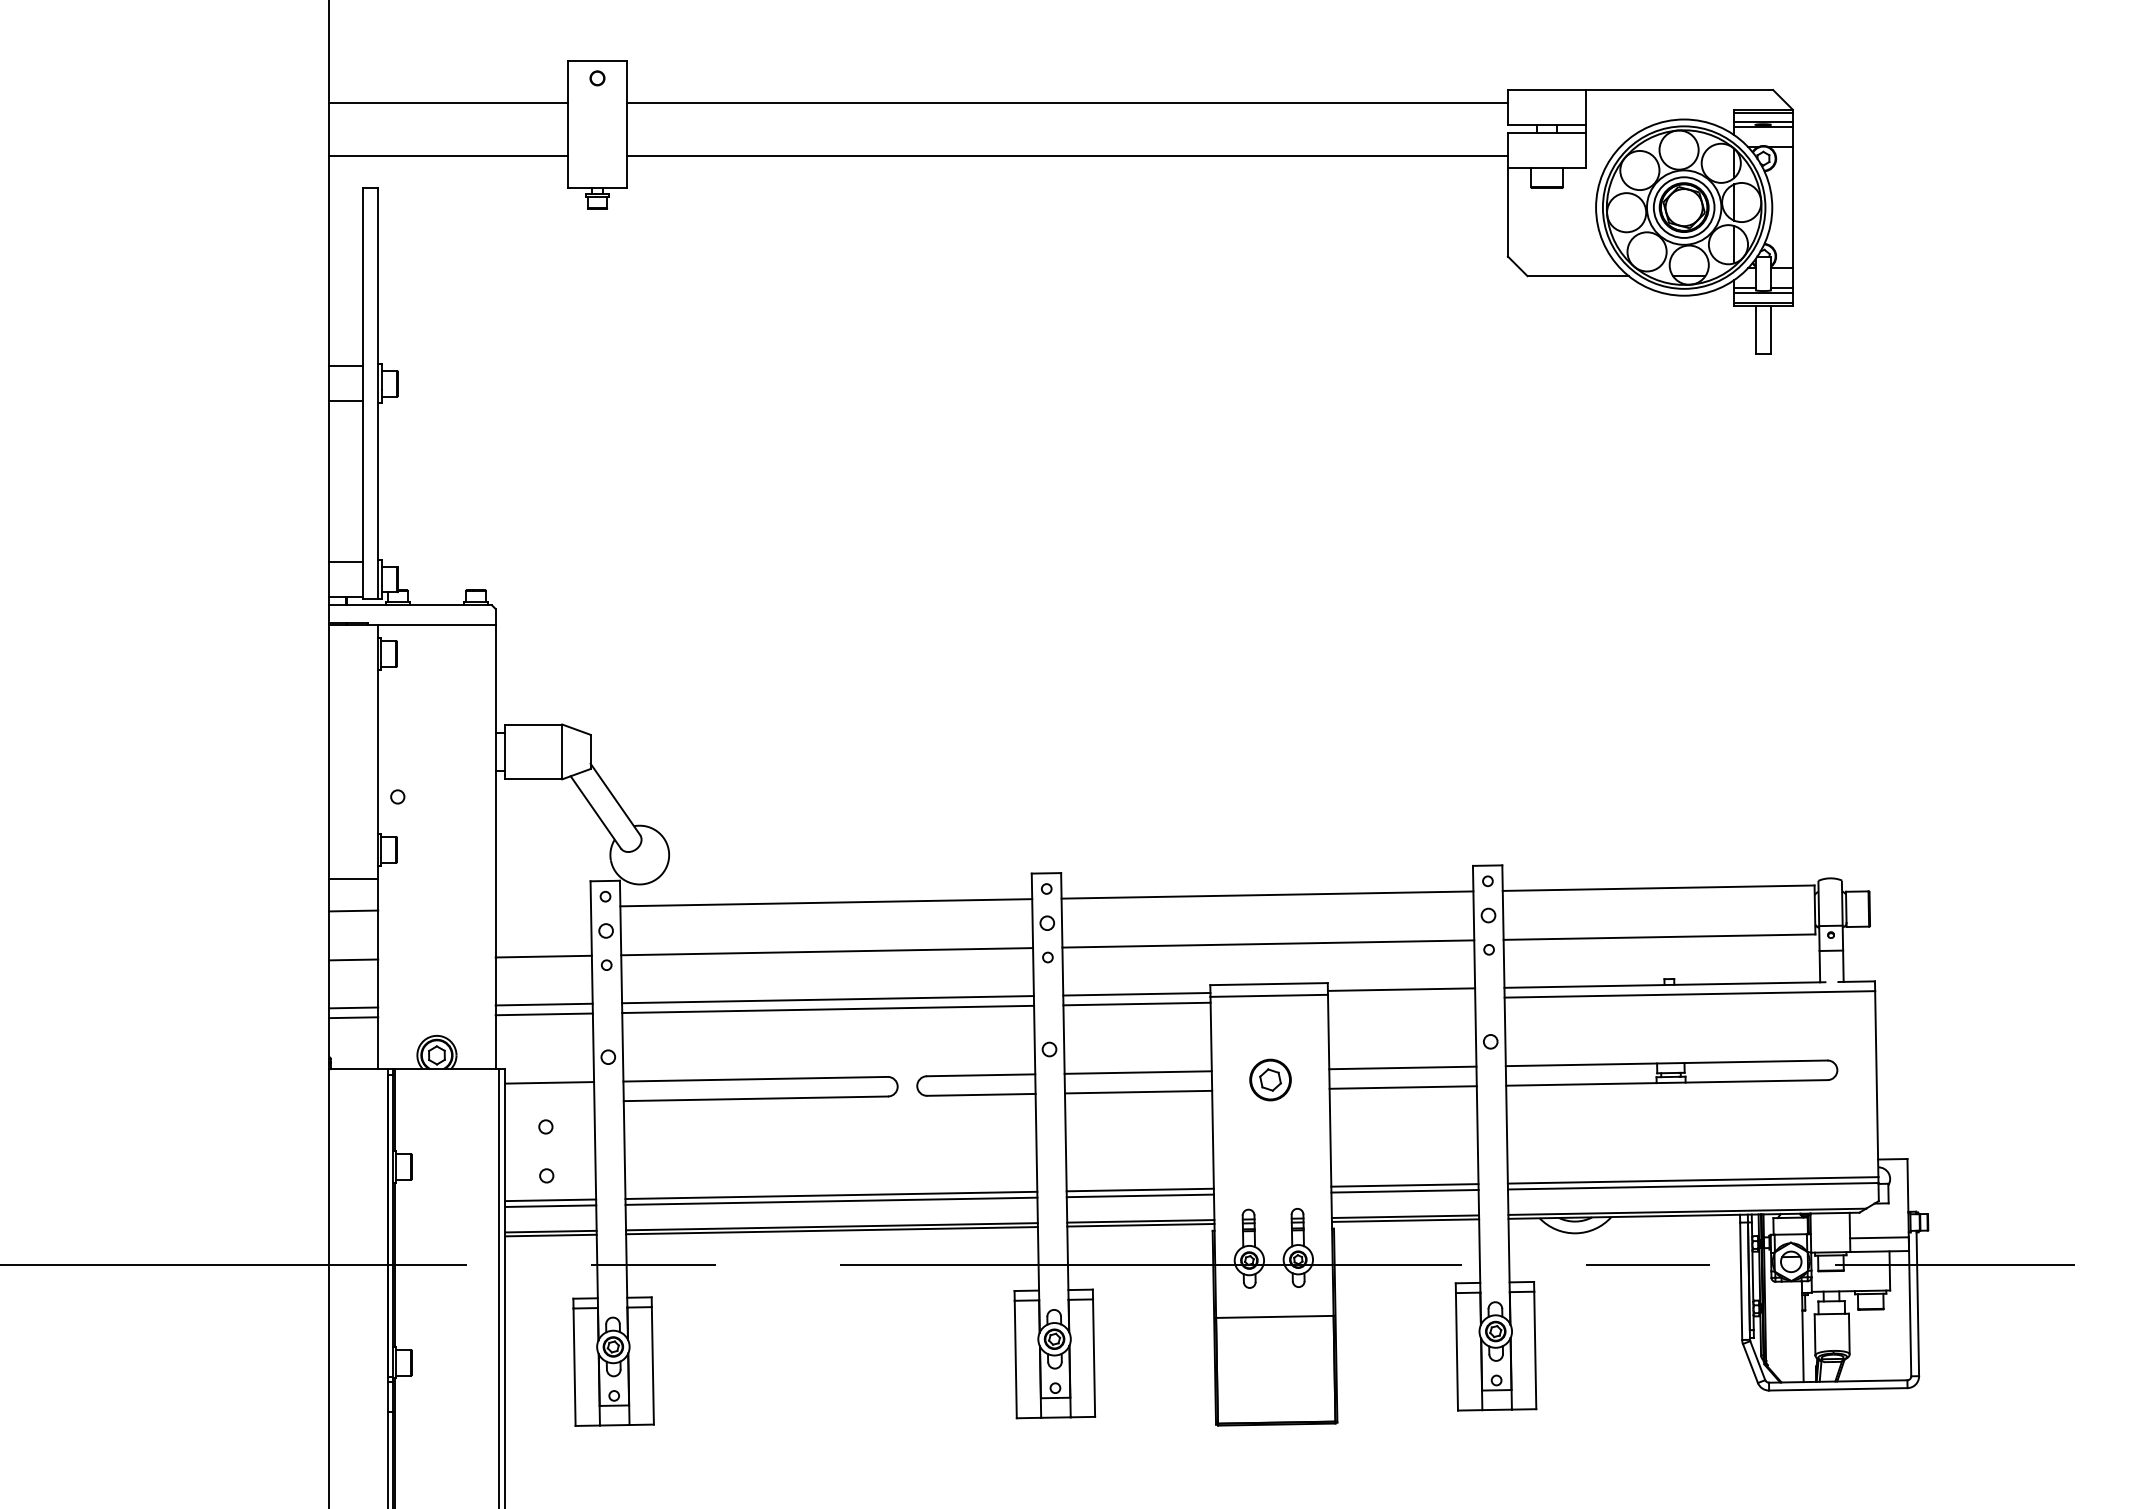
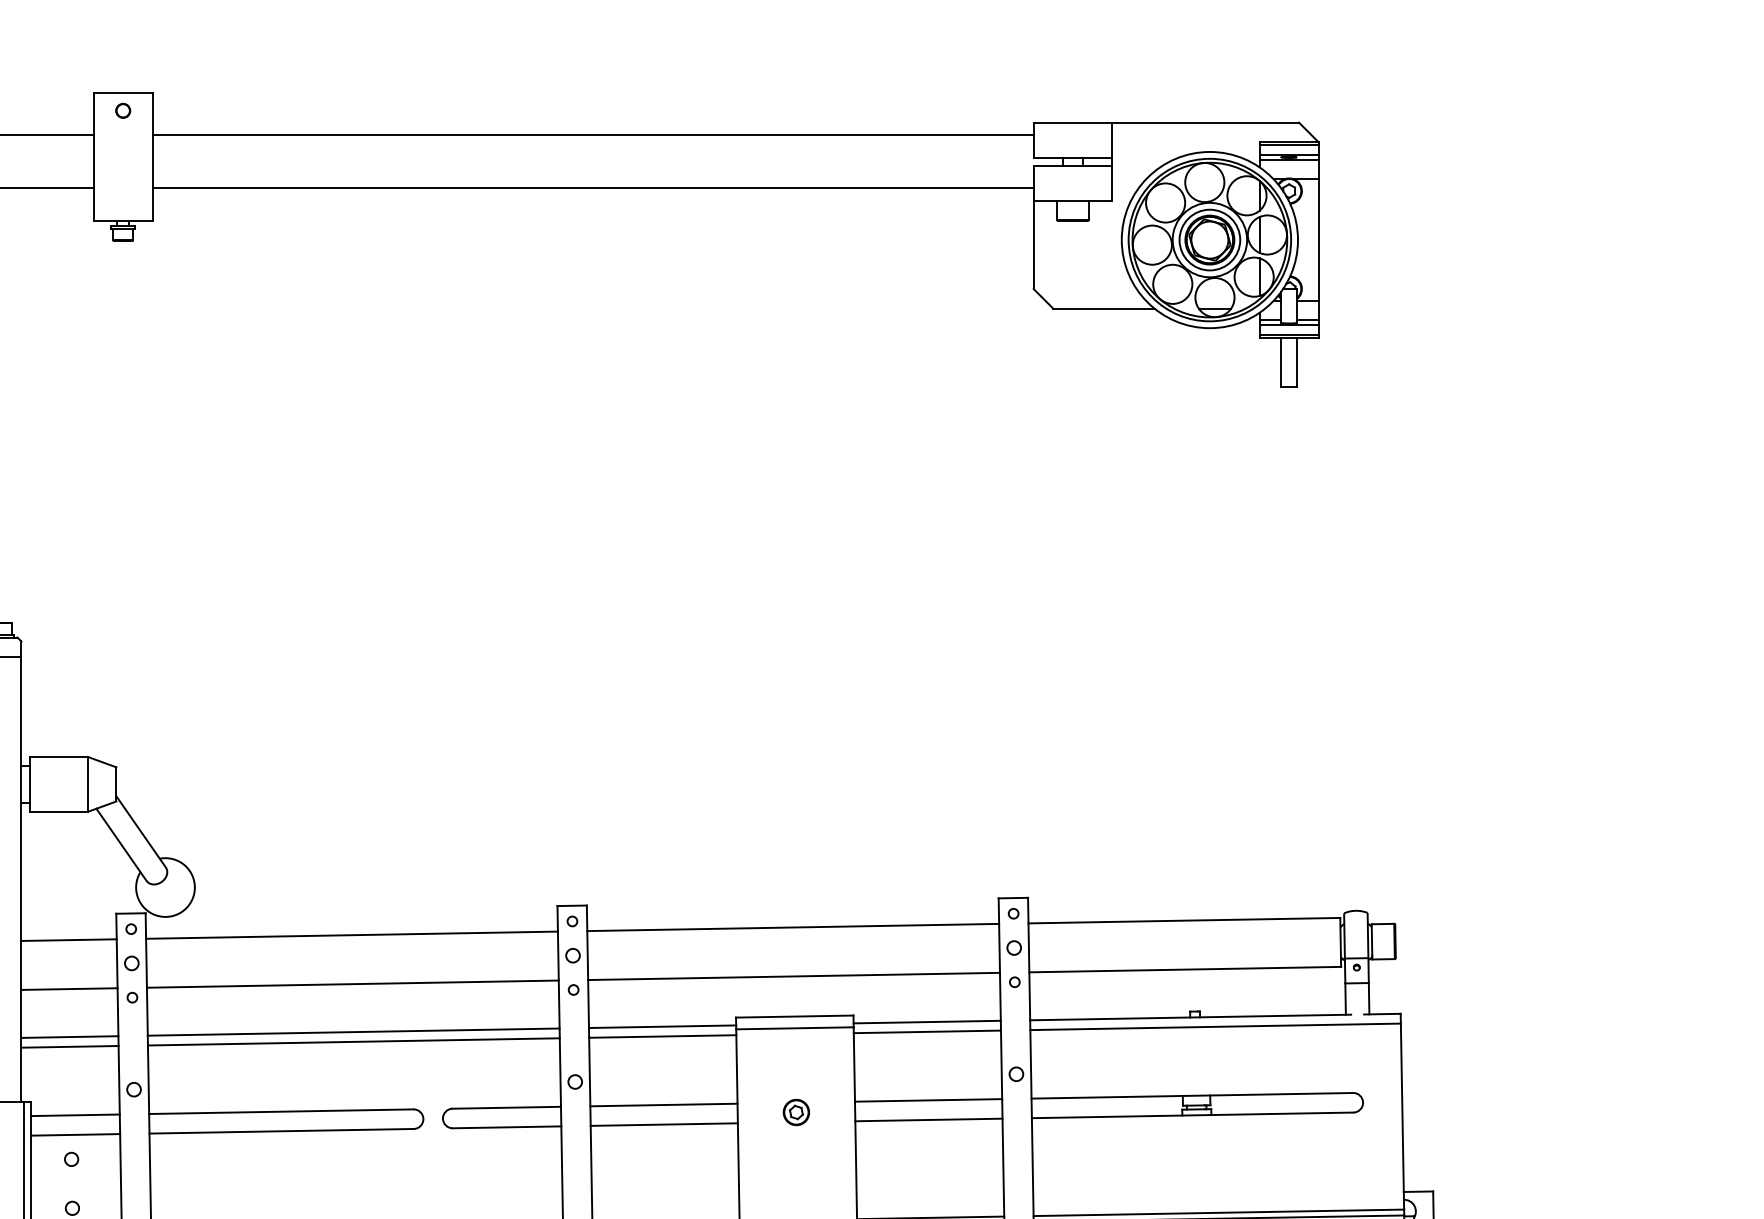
line: (543, 907) -> (69, 939), added
line: (1401, 999) -> (927, 1031), added
part: (1270, 1079) -> (796, 1111), size x0.62
line: (549, 1102) -> (75, 1134), added

